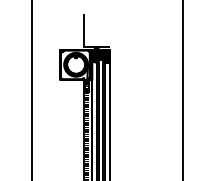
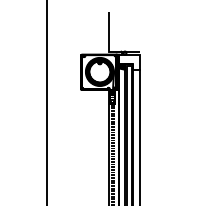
hatch: (101, 56) -> (129, 62), removed

